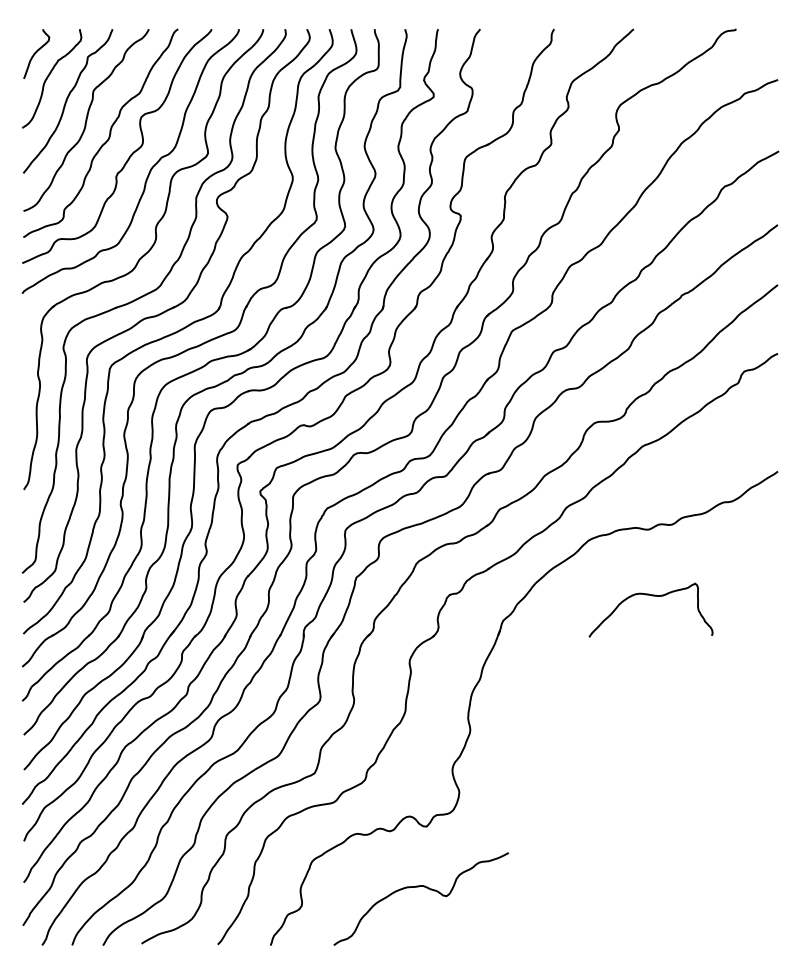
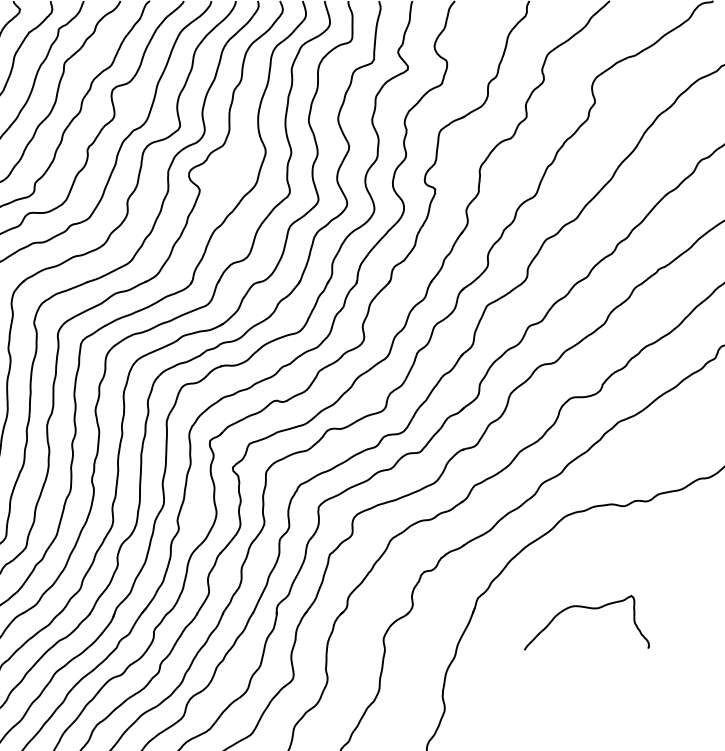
curve: (651, 596) -> (587, 608), moved

